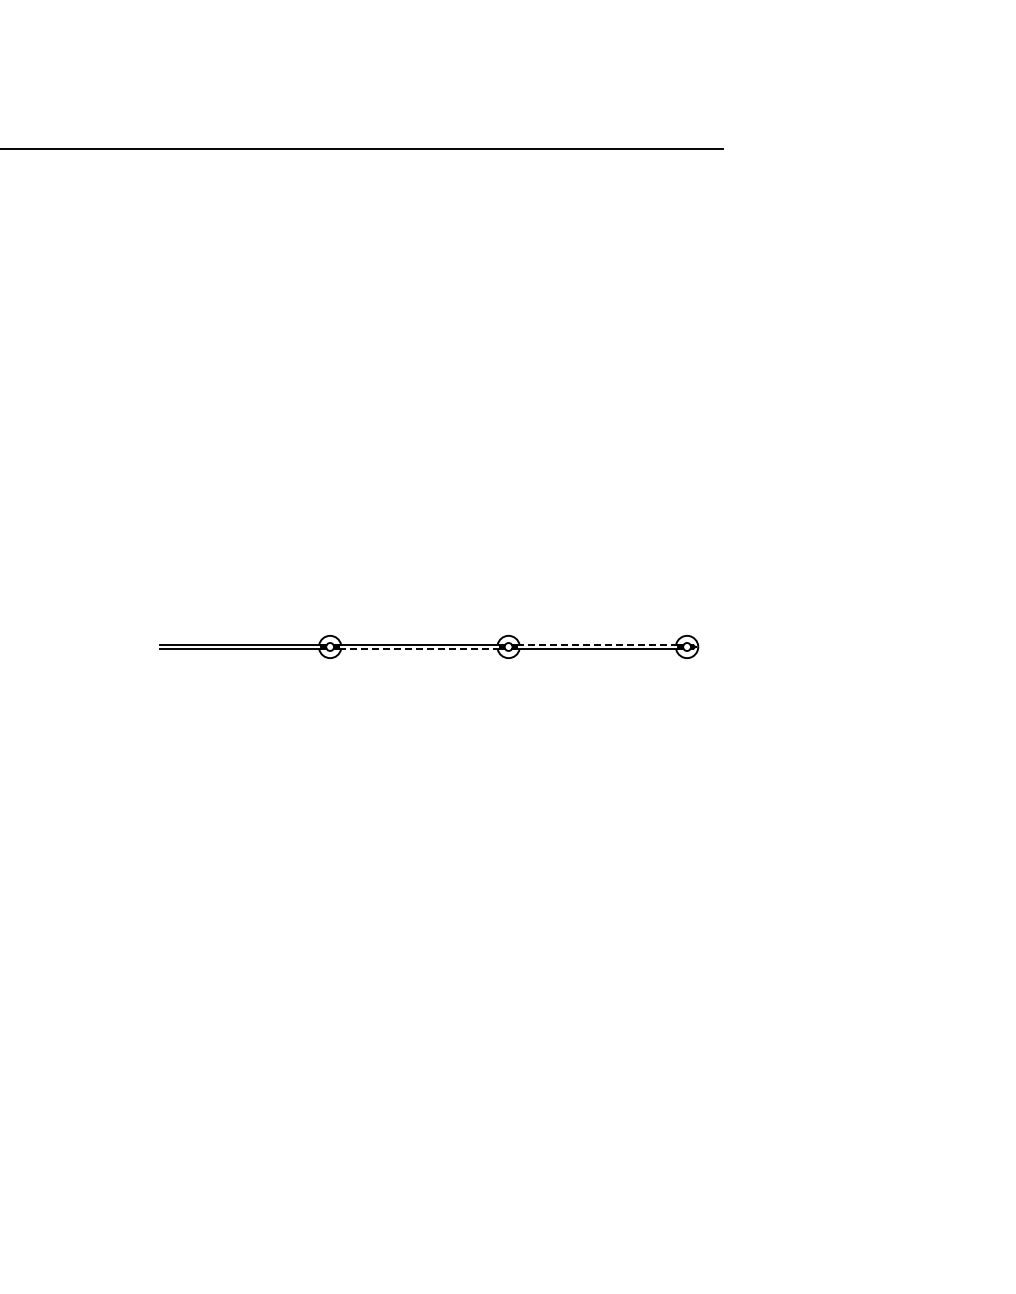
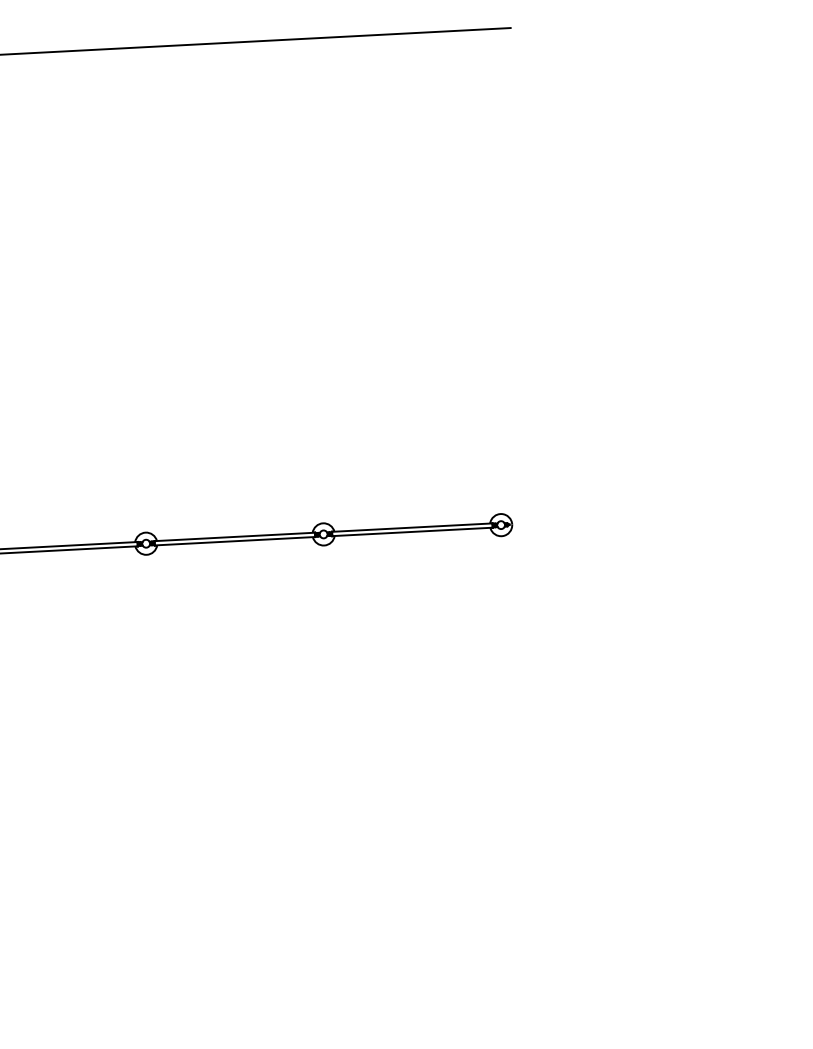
line: (597, 644) -> (411, 527), dashed -> solid
line: (419, 649) -> (235, 541), dashed -> solid

